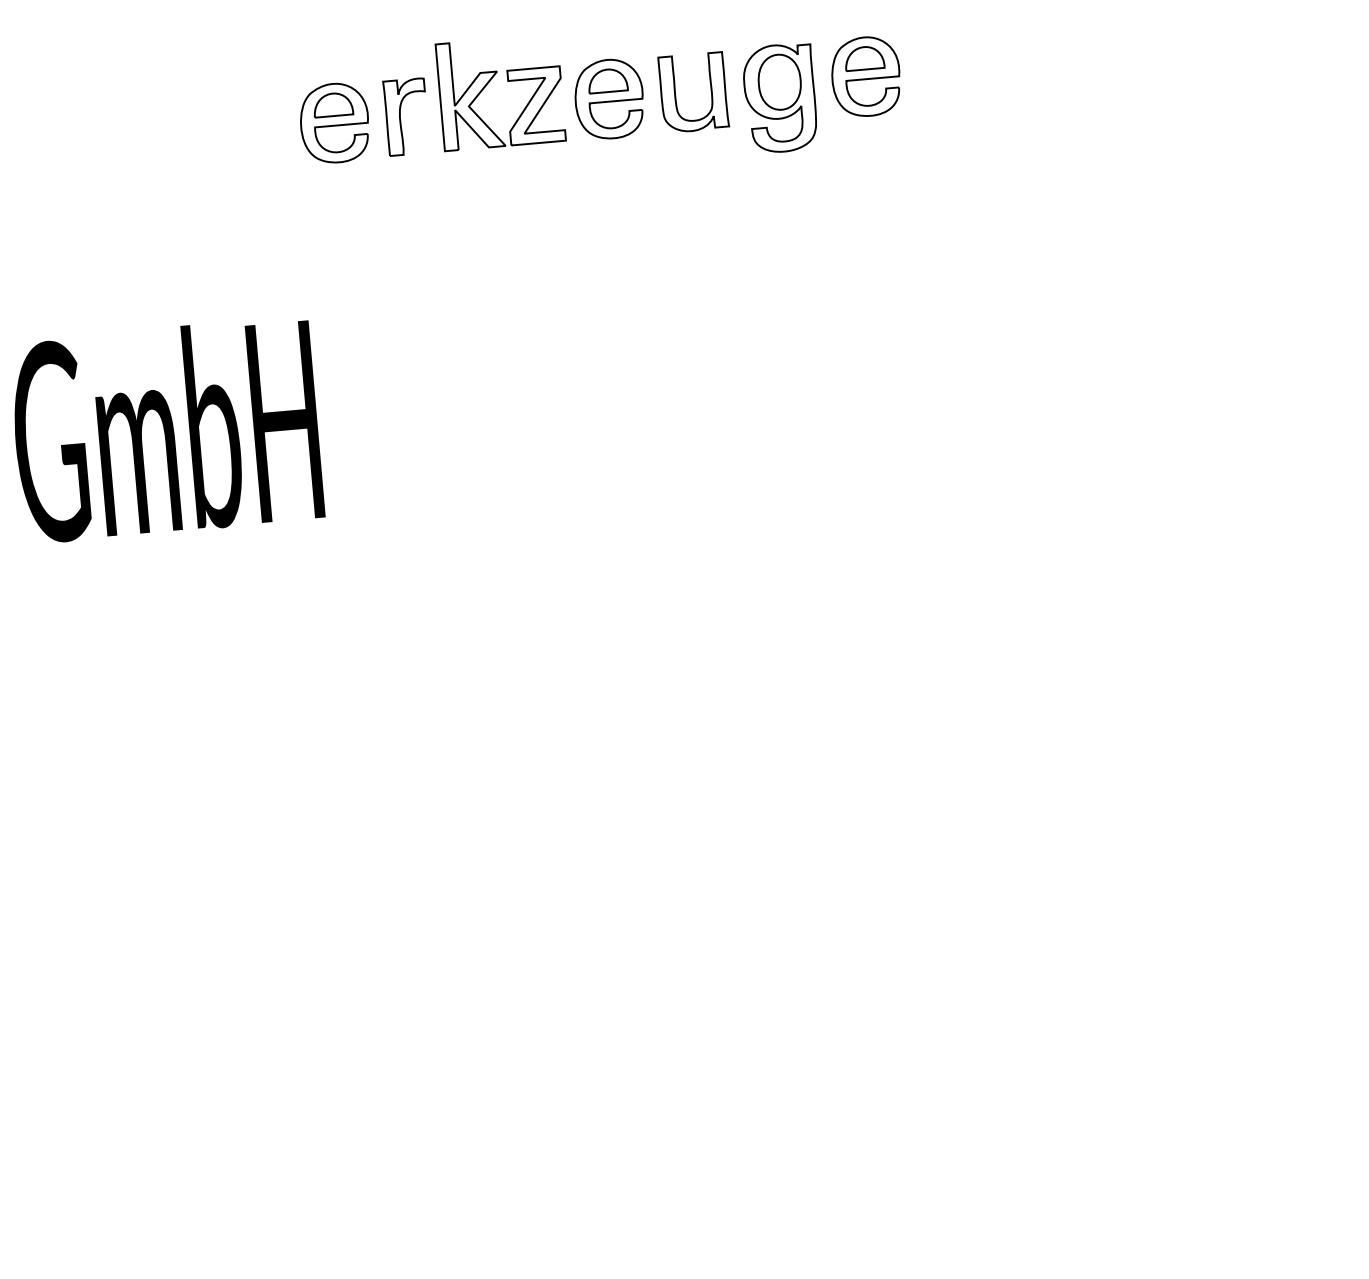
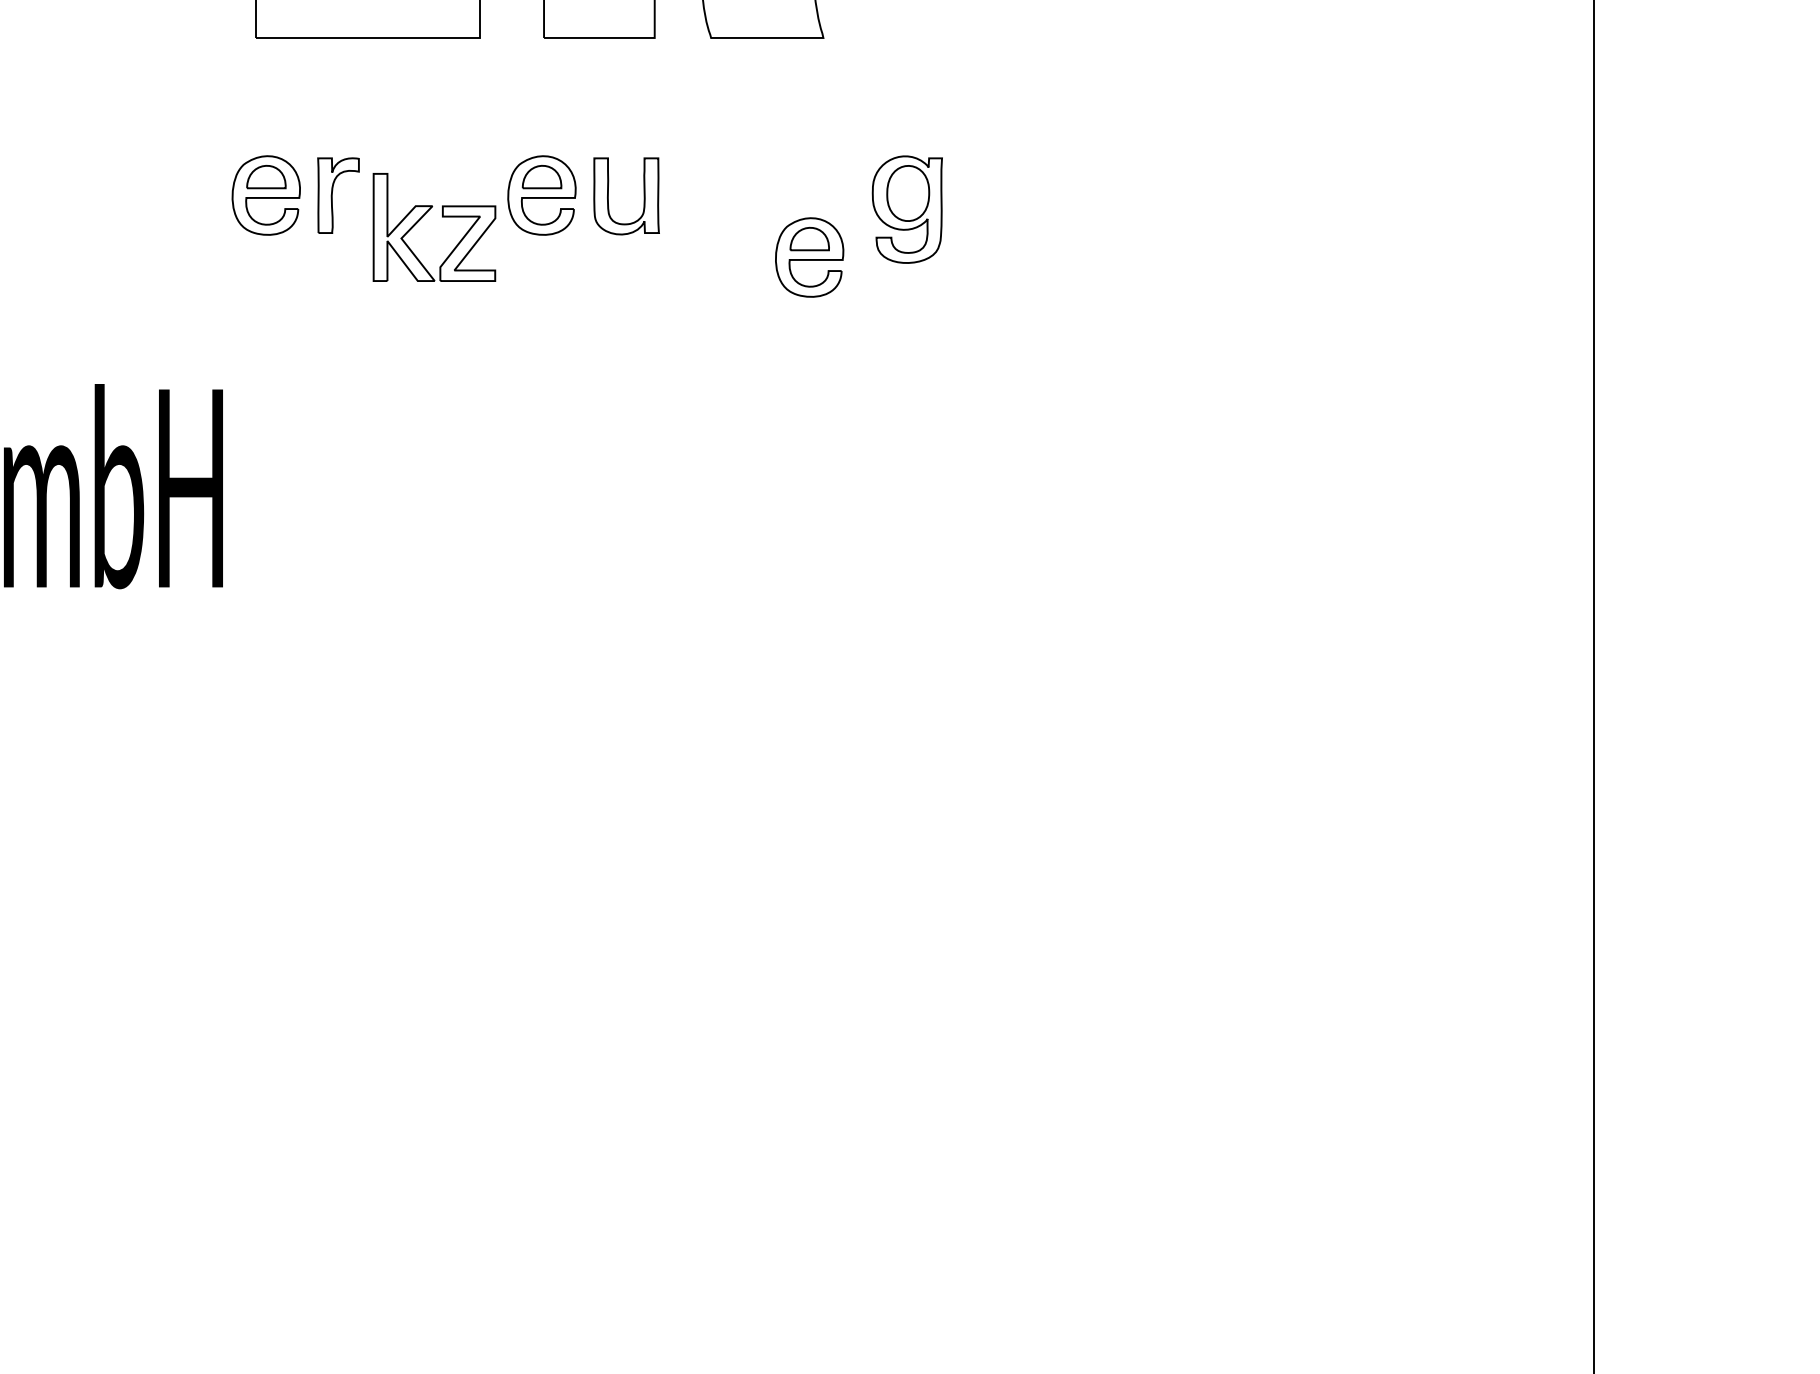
part: (865, 76) -> (809, 257), moved
part: (507, 81) -> (442, 217), moved
part: (779, 98) -> (906, 209), moved

